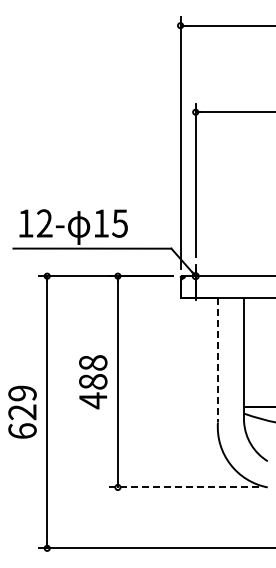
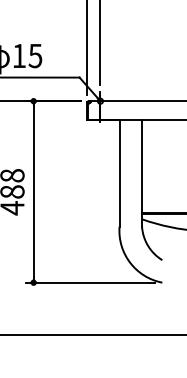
line: (217, 360) -> (119, 173), dashed -> solid
line: (184, 487) -> (90, 282), dashed -> solid

